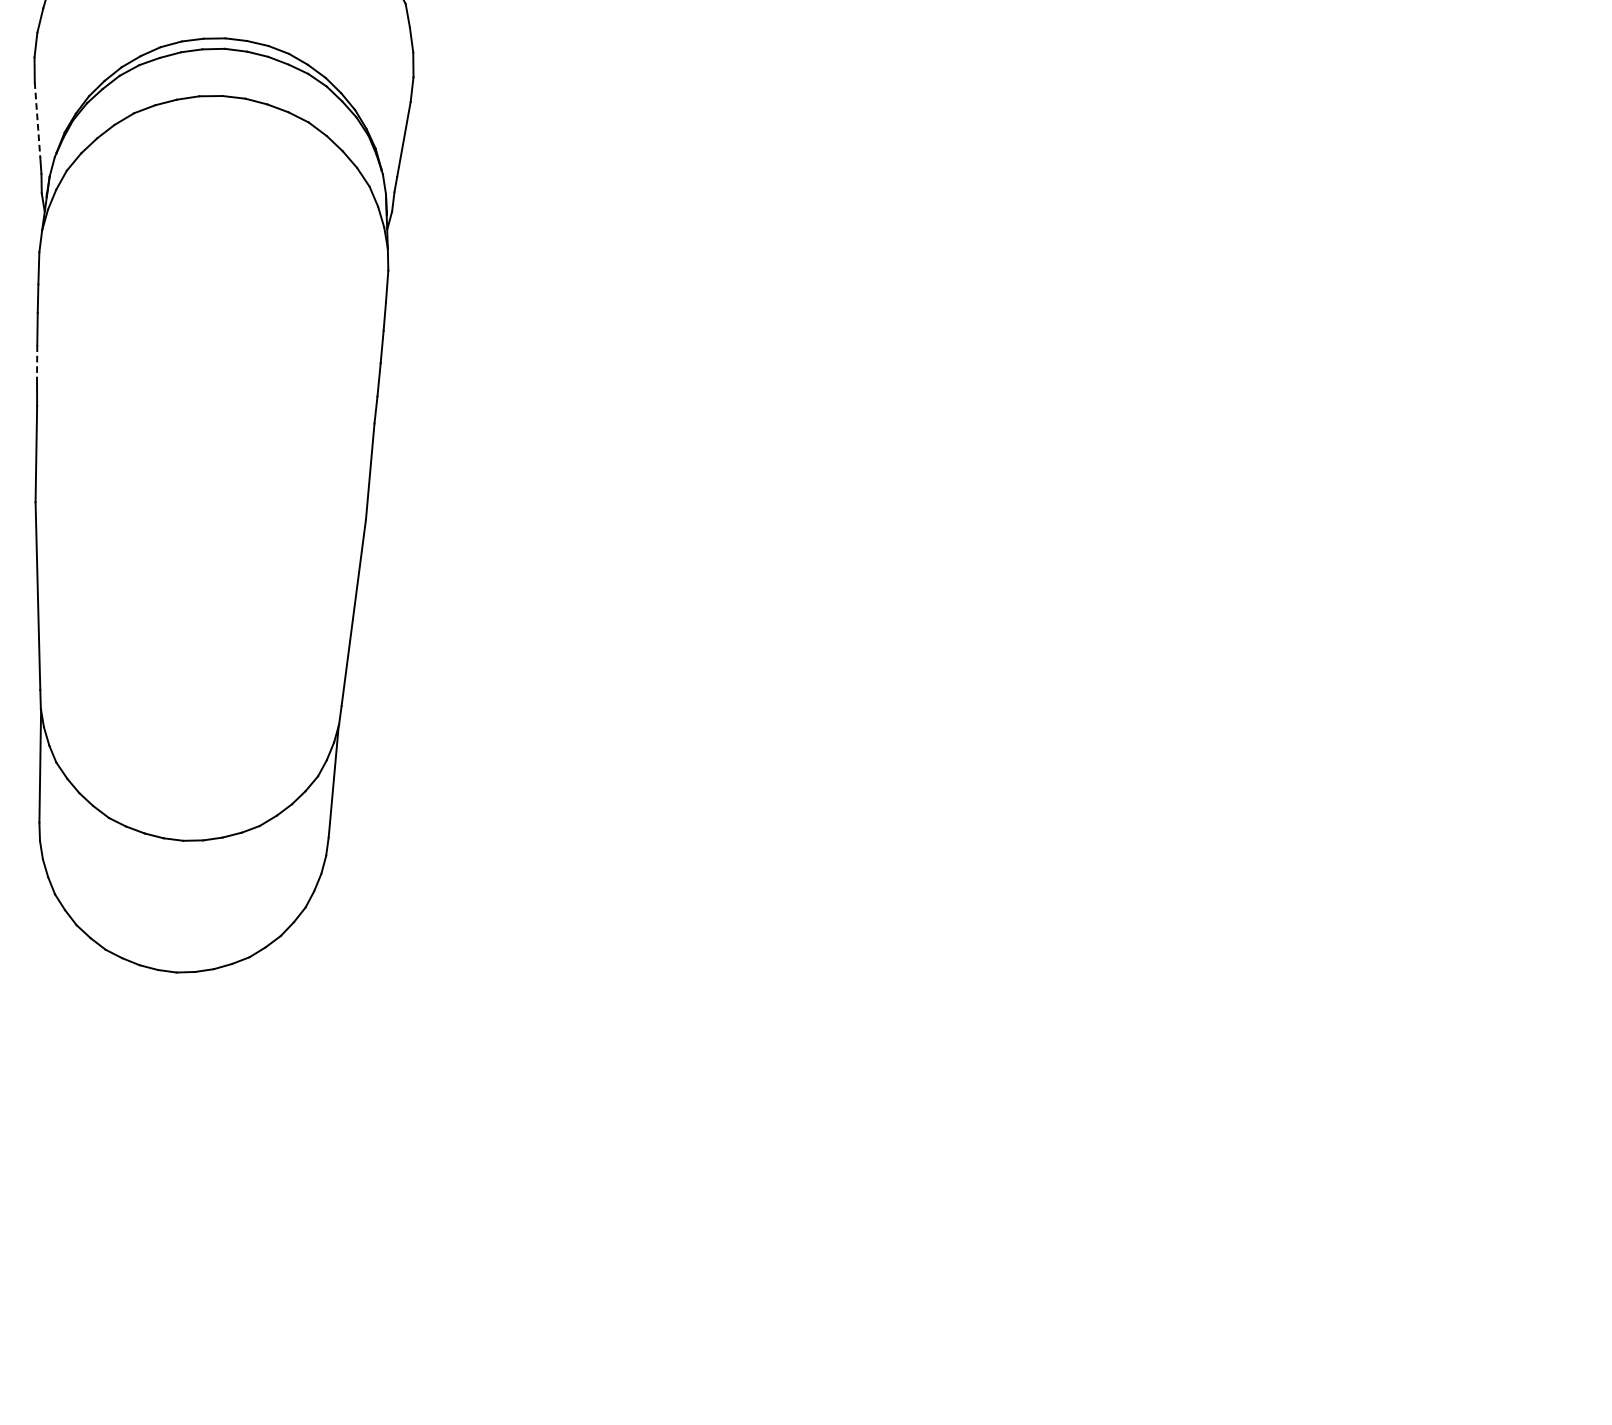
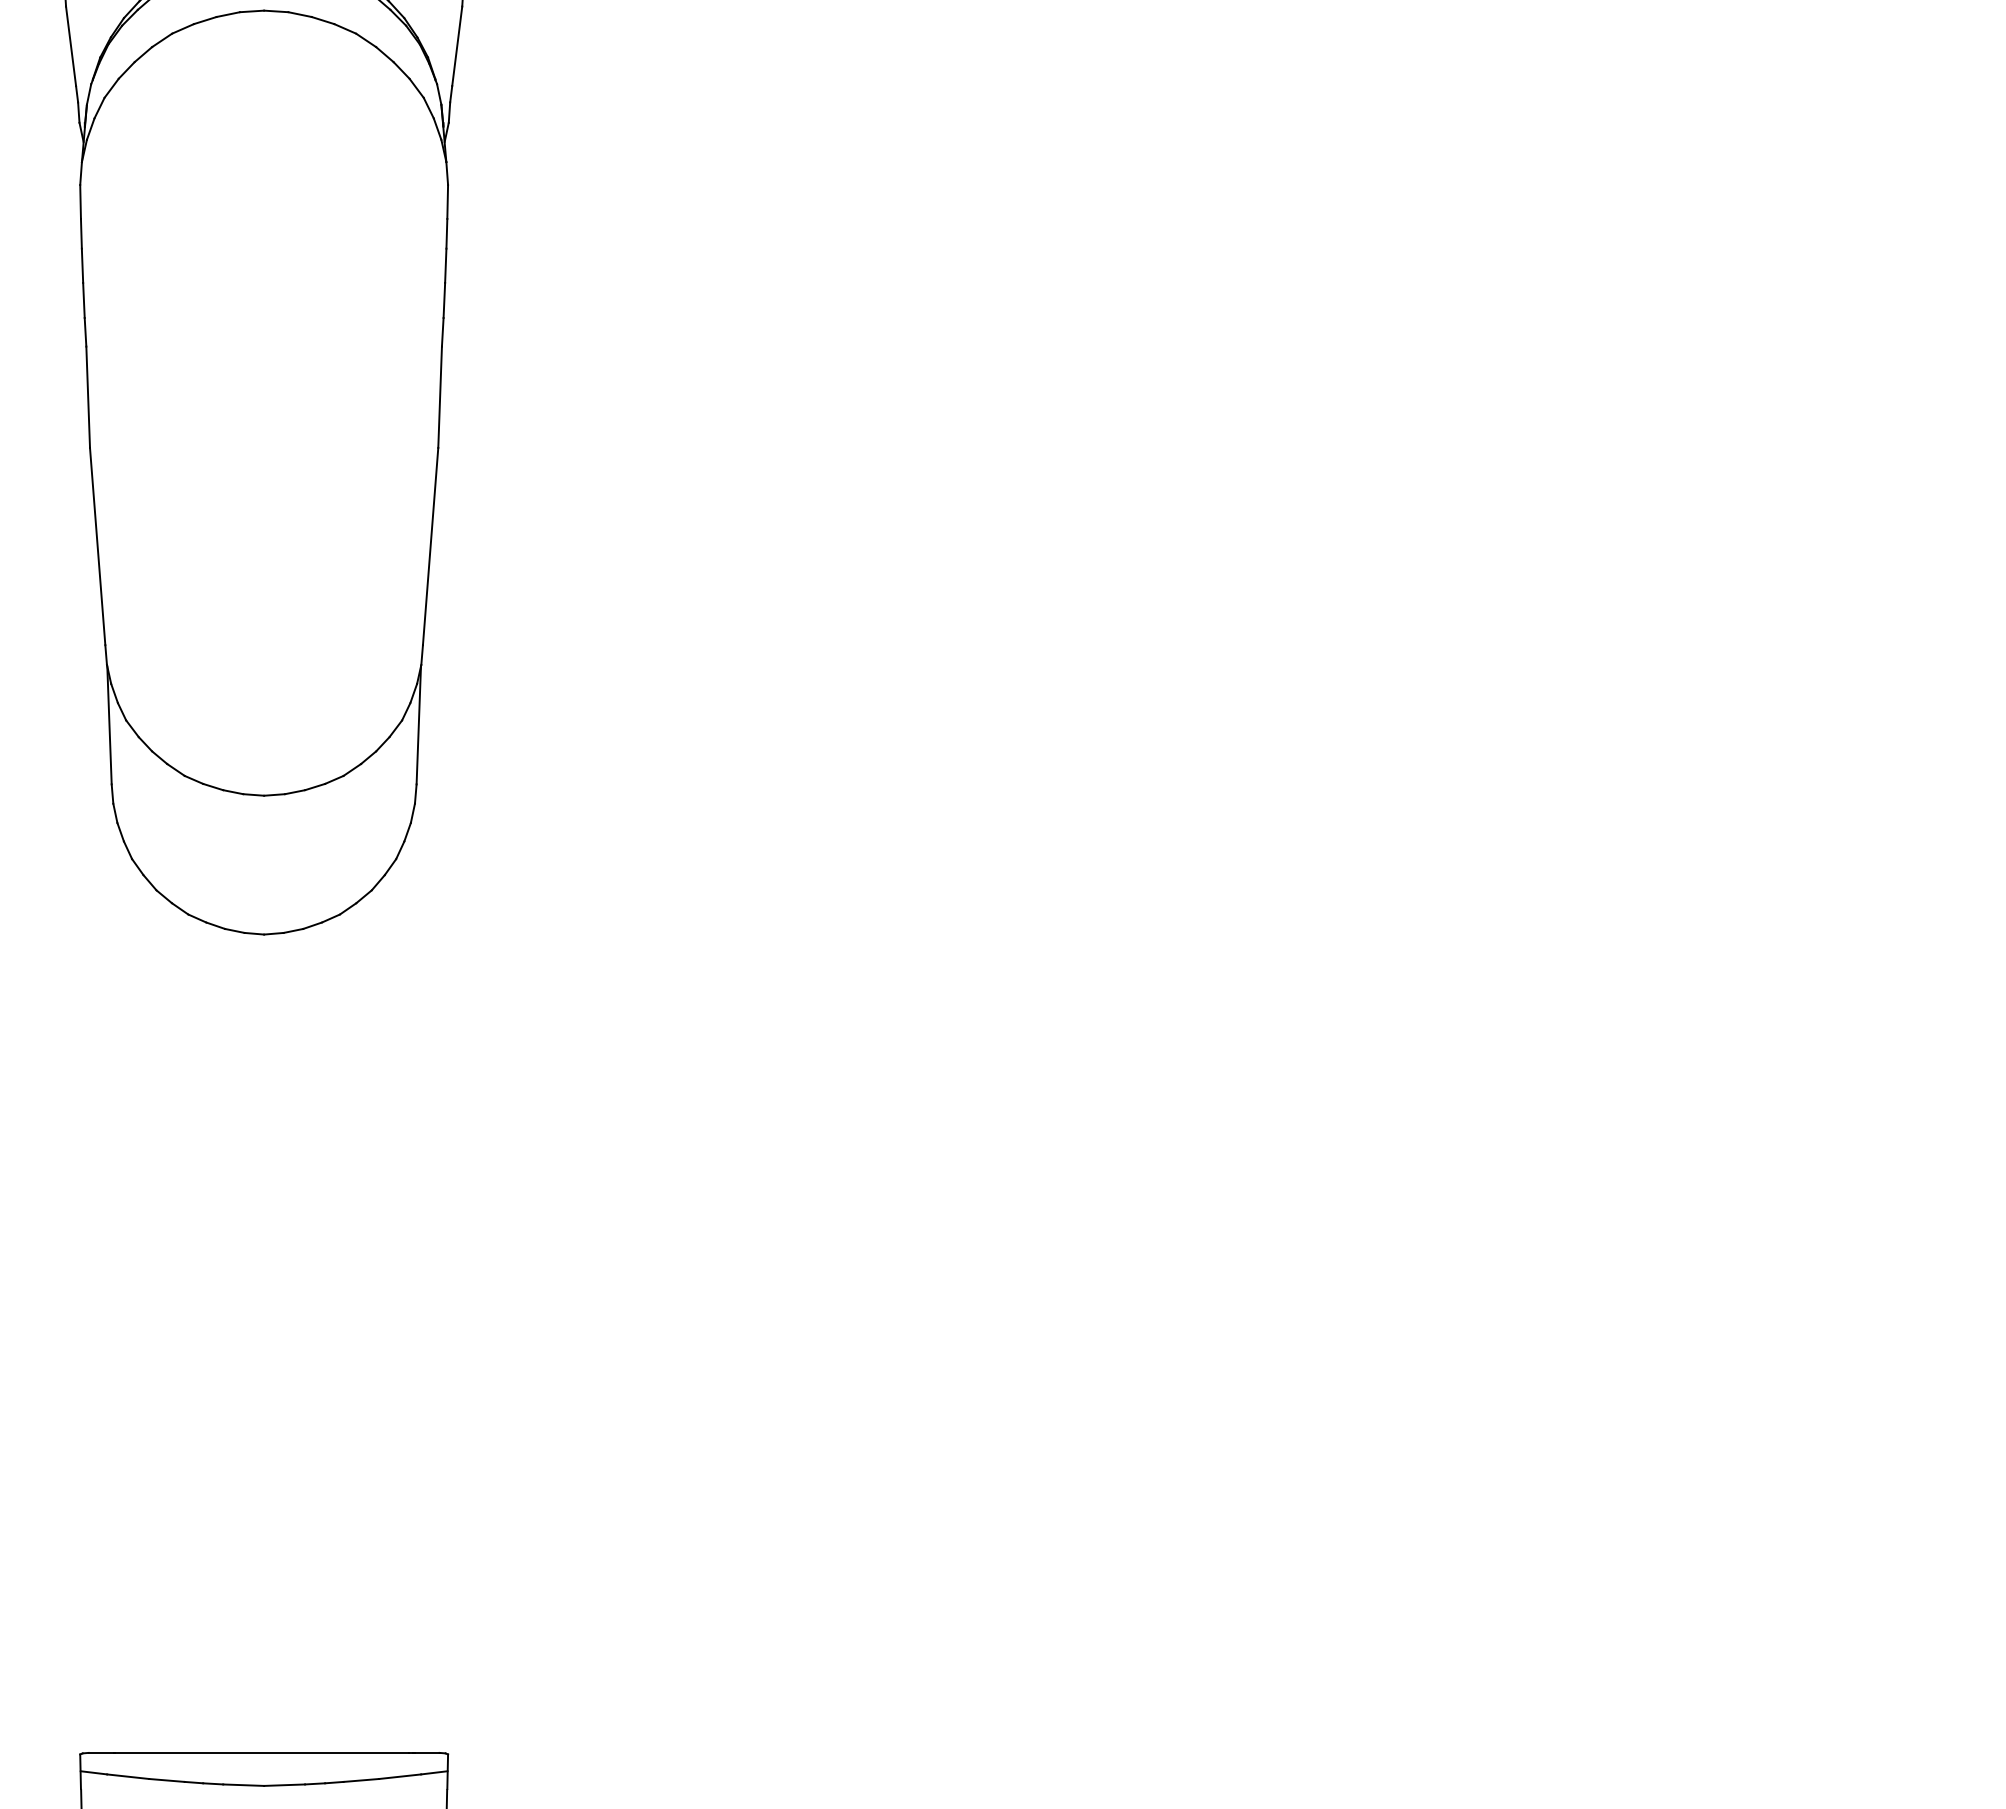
line: (37, 120) -> (71, 46), dashed -> solid
line: (36, 362) -> (83, 300), dashed -> solid

